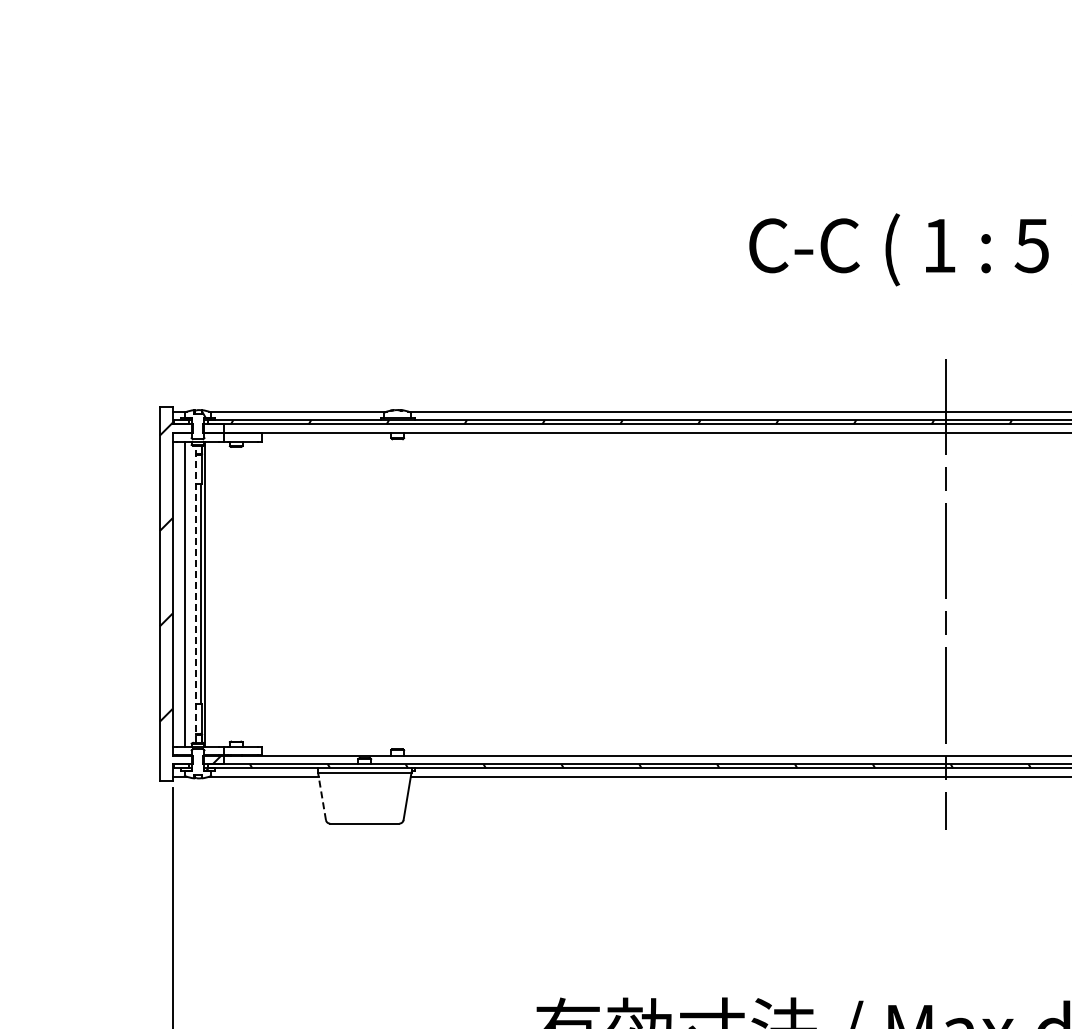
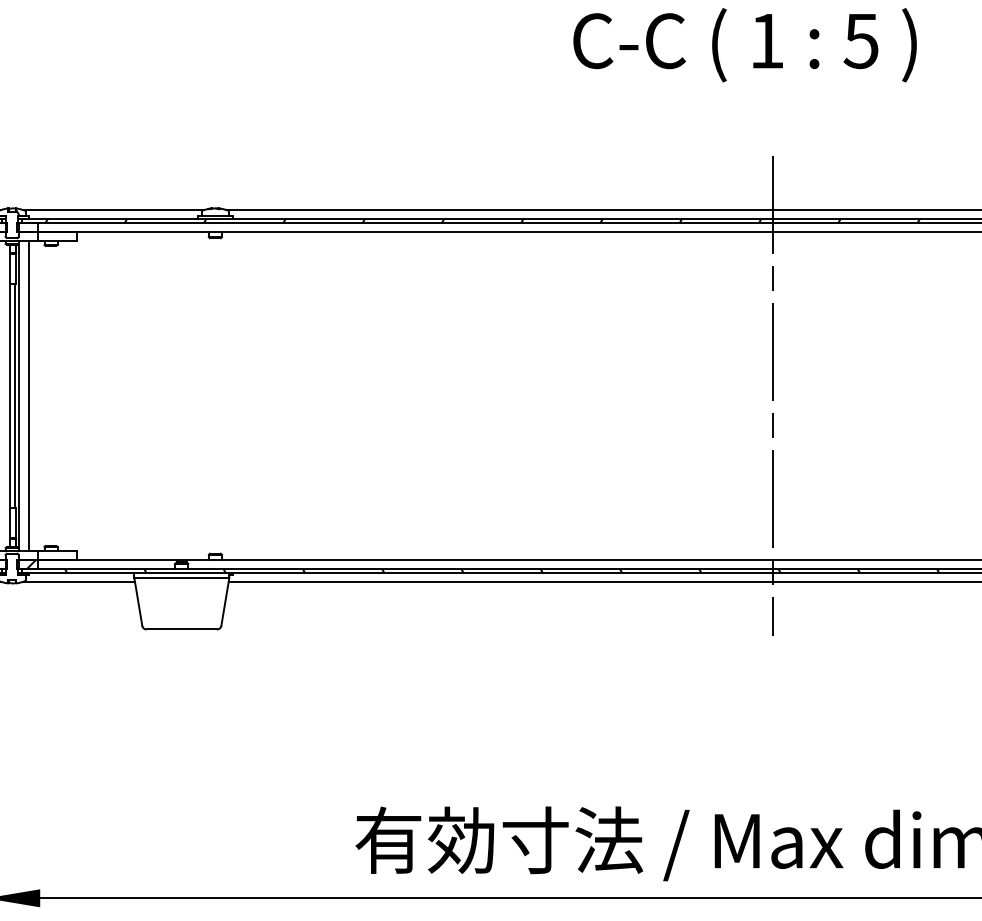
line: (215, 593) -> (29, 395), added
line: (195, 594) -> (9, 396), dashed -> solid
line: (321, 795) -> (137, 600), dashed -> solid

